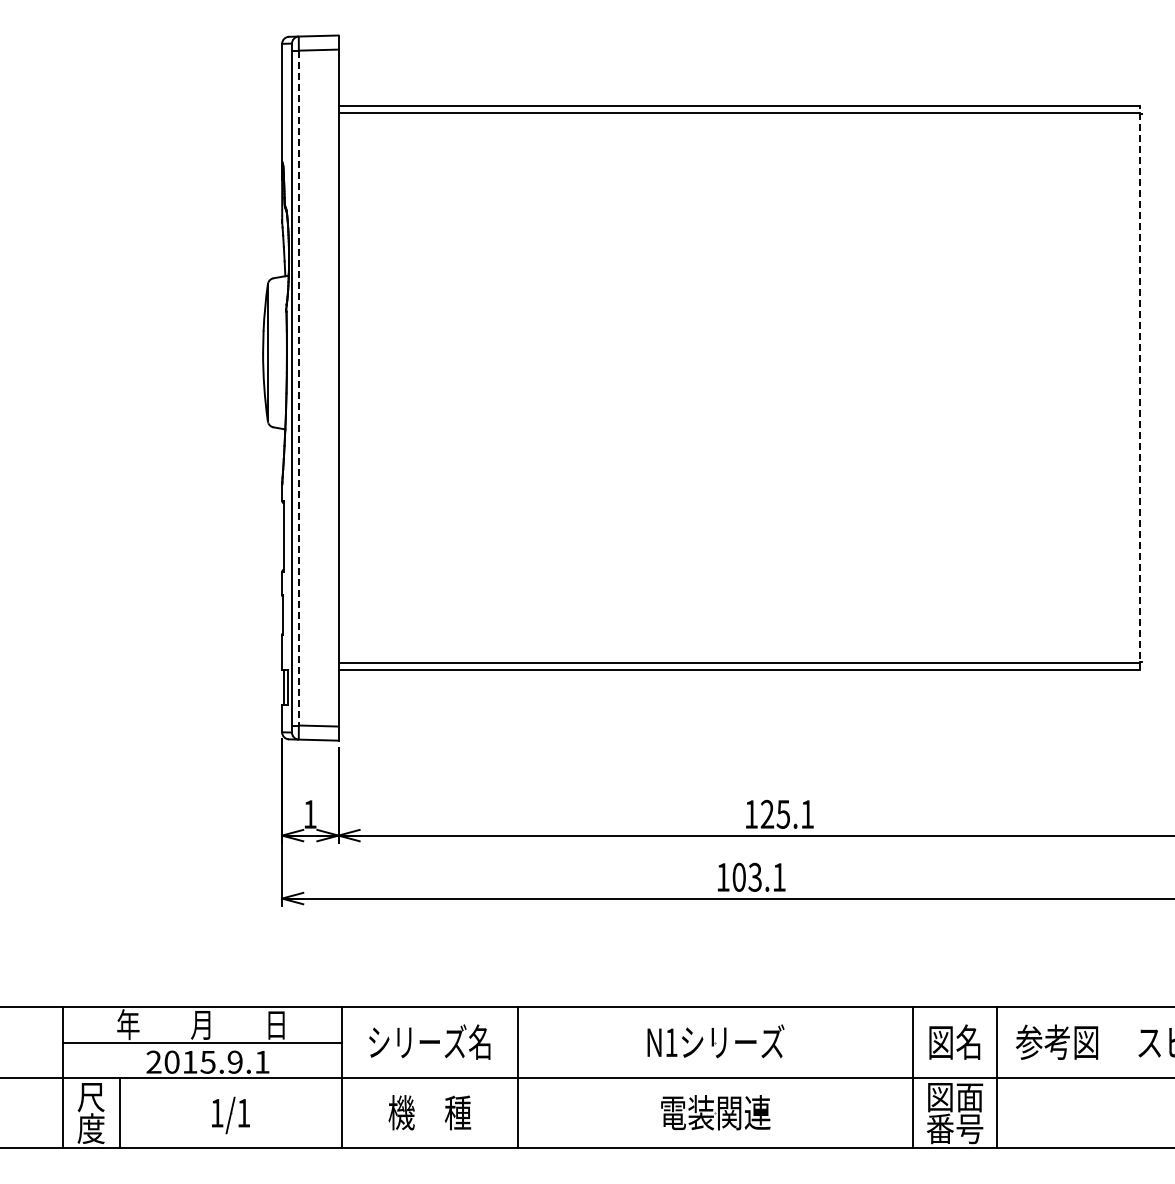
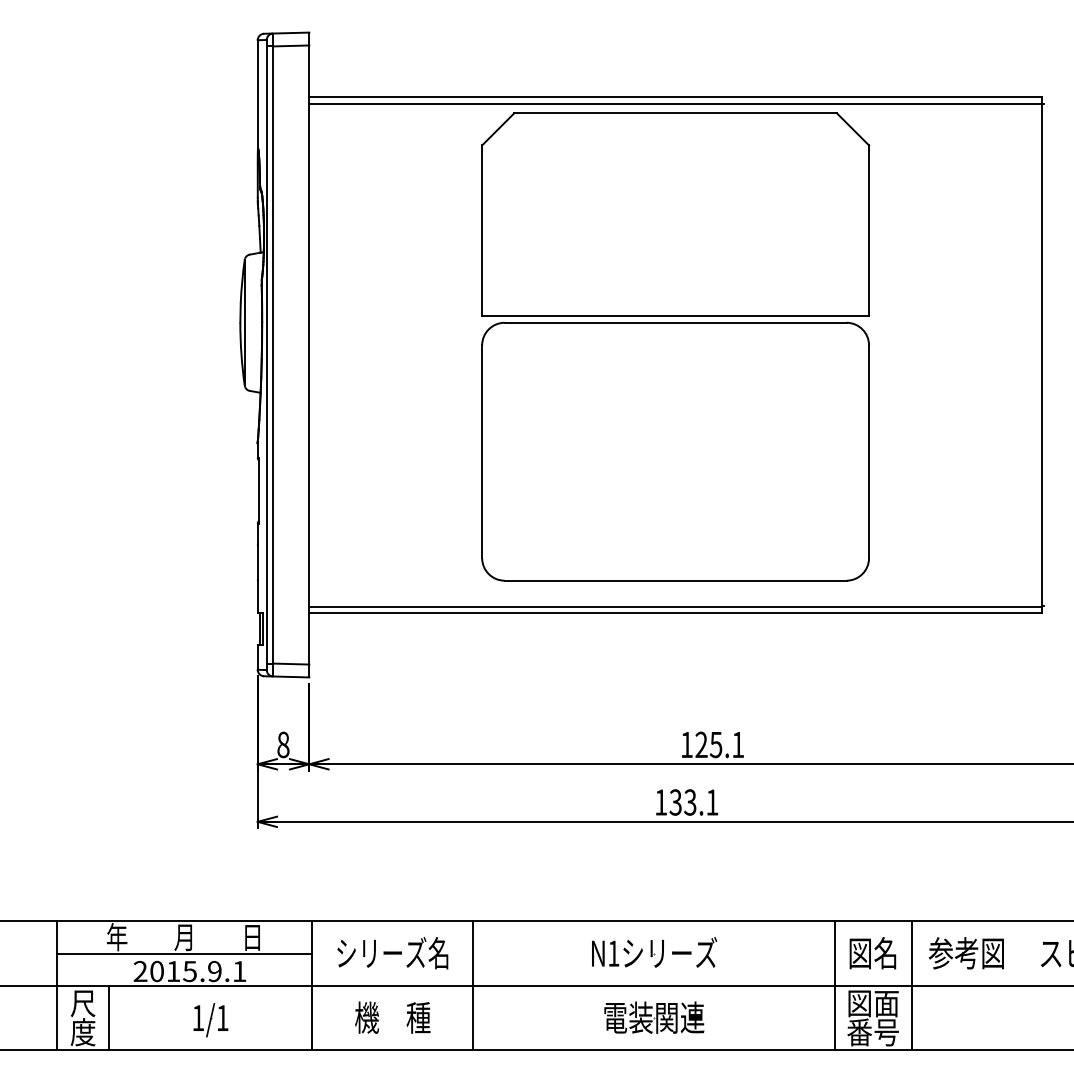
part: (738, 378) -> (675, 346), added
line: (1139, 387) -> (1041, 354), dashed -> solid
line: (298, 388) -> (272, 355), dashed -> solid
text: (309, 814) -> (282, 744), 1 -> 8
text: (738, 877) -> (675, 802), 103.1 -> 133.1

